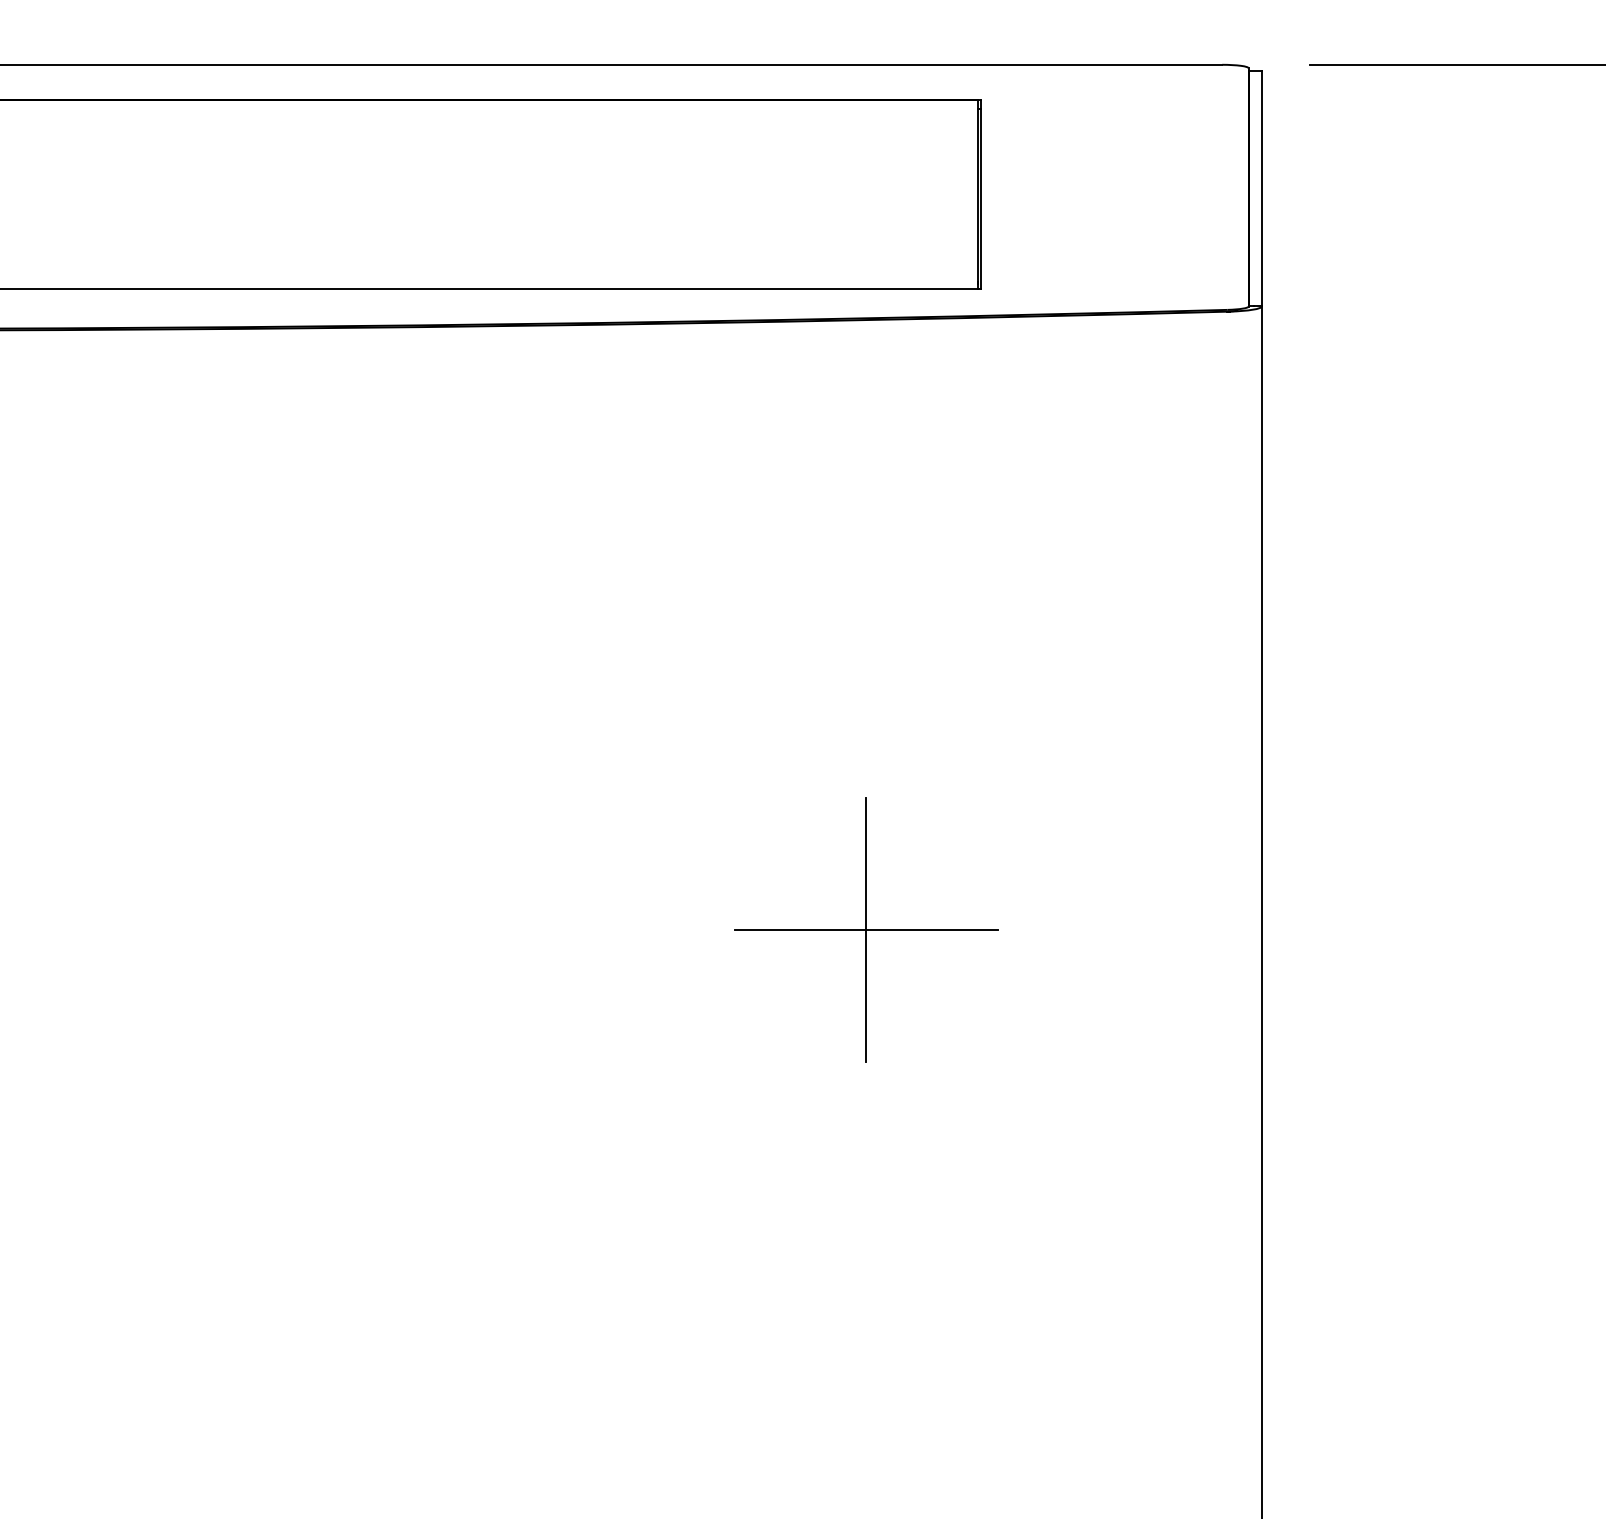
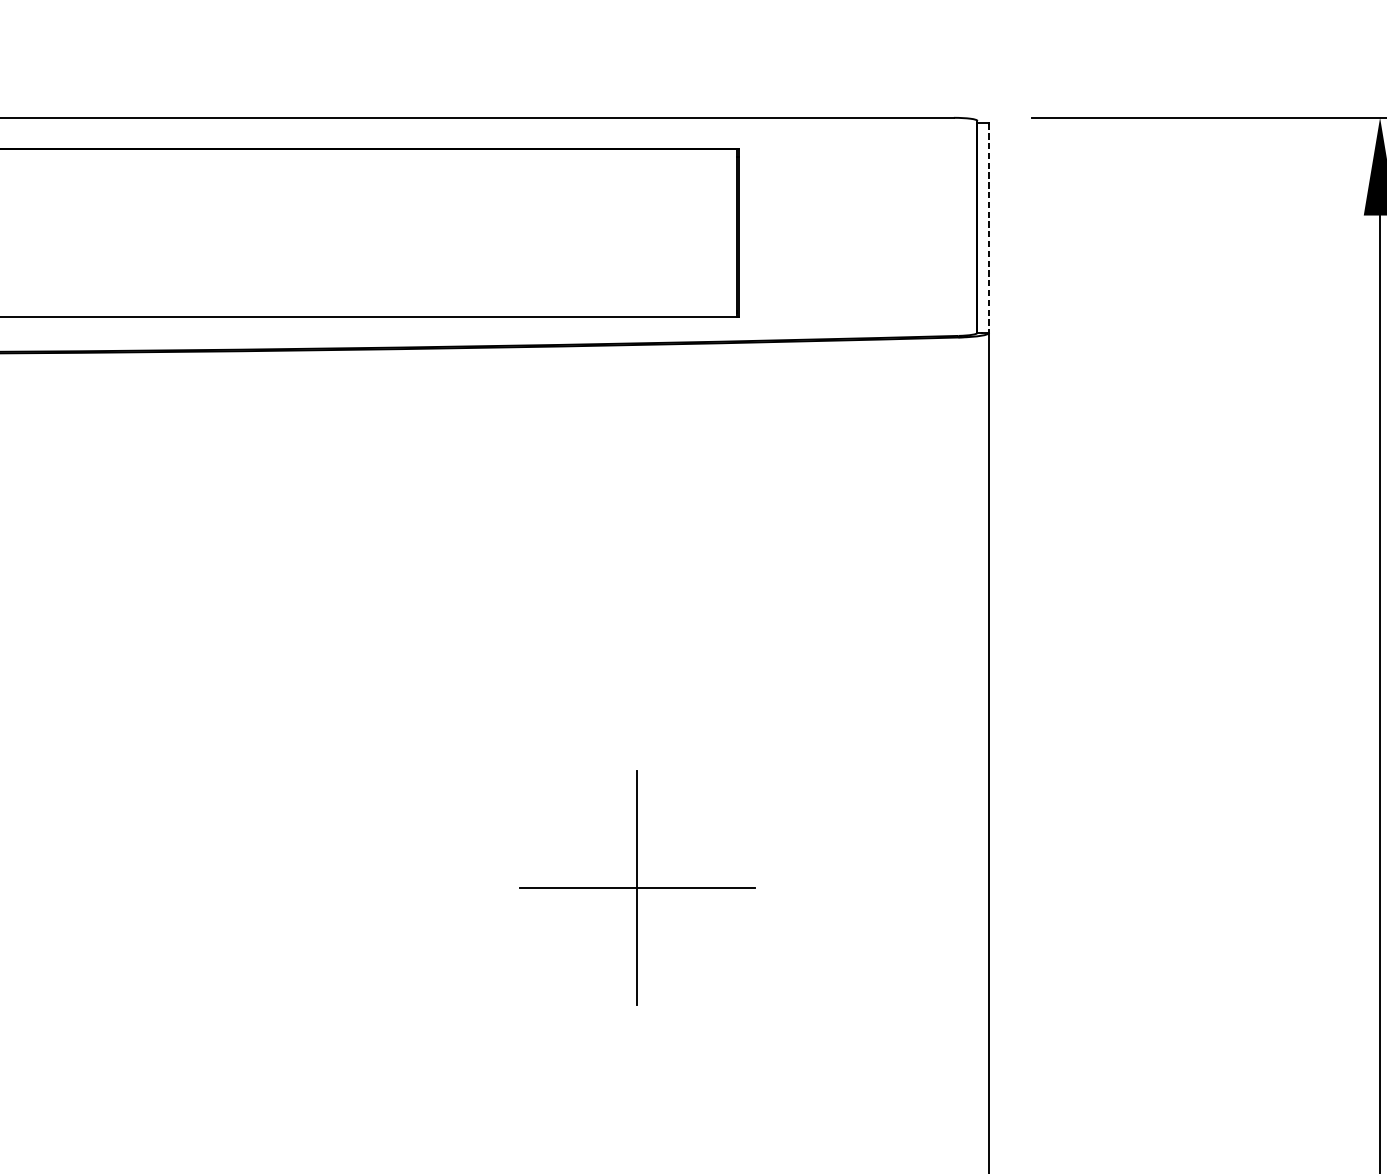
line: (1261, 188) -> (988, 227), solid -> dashed

